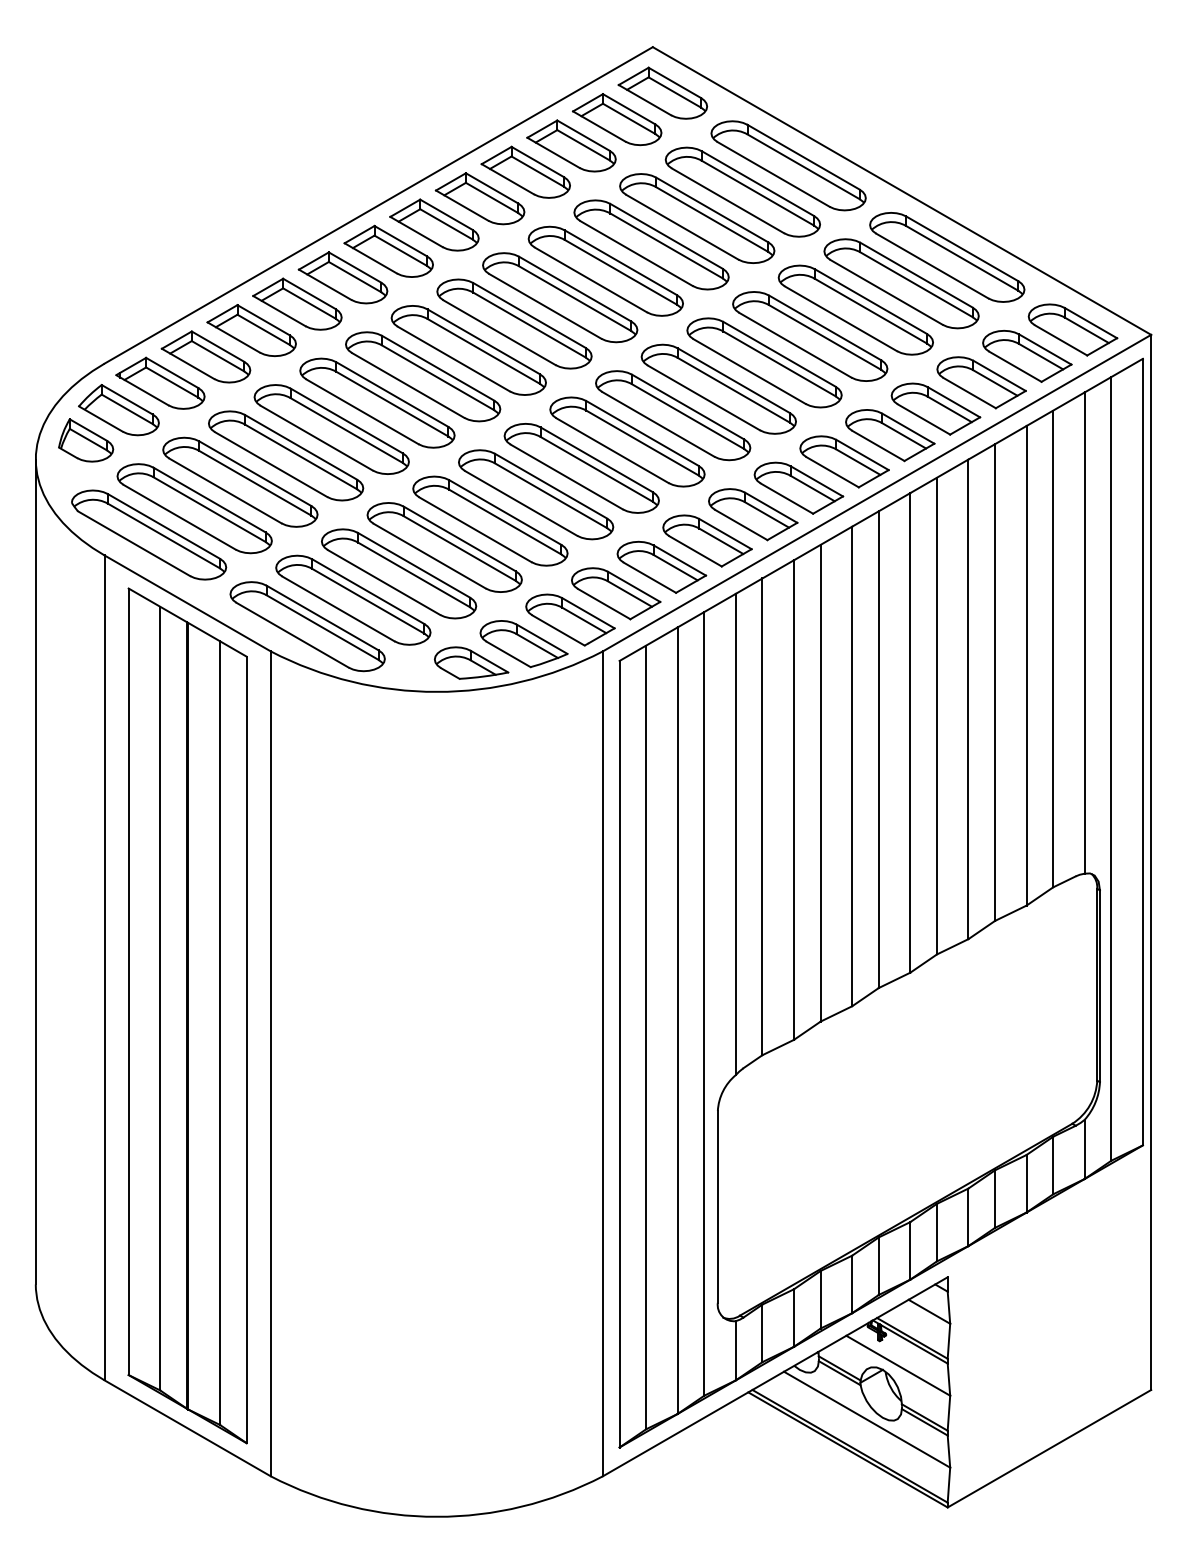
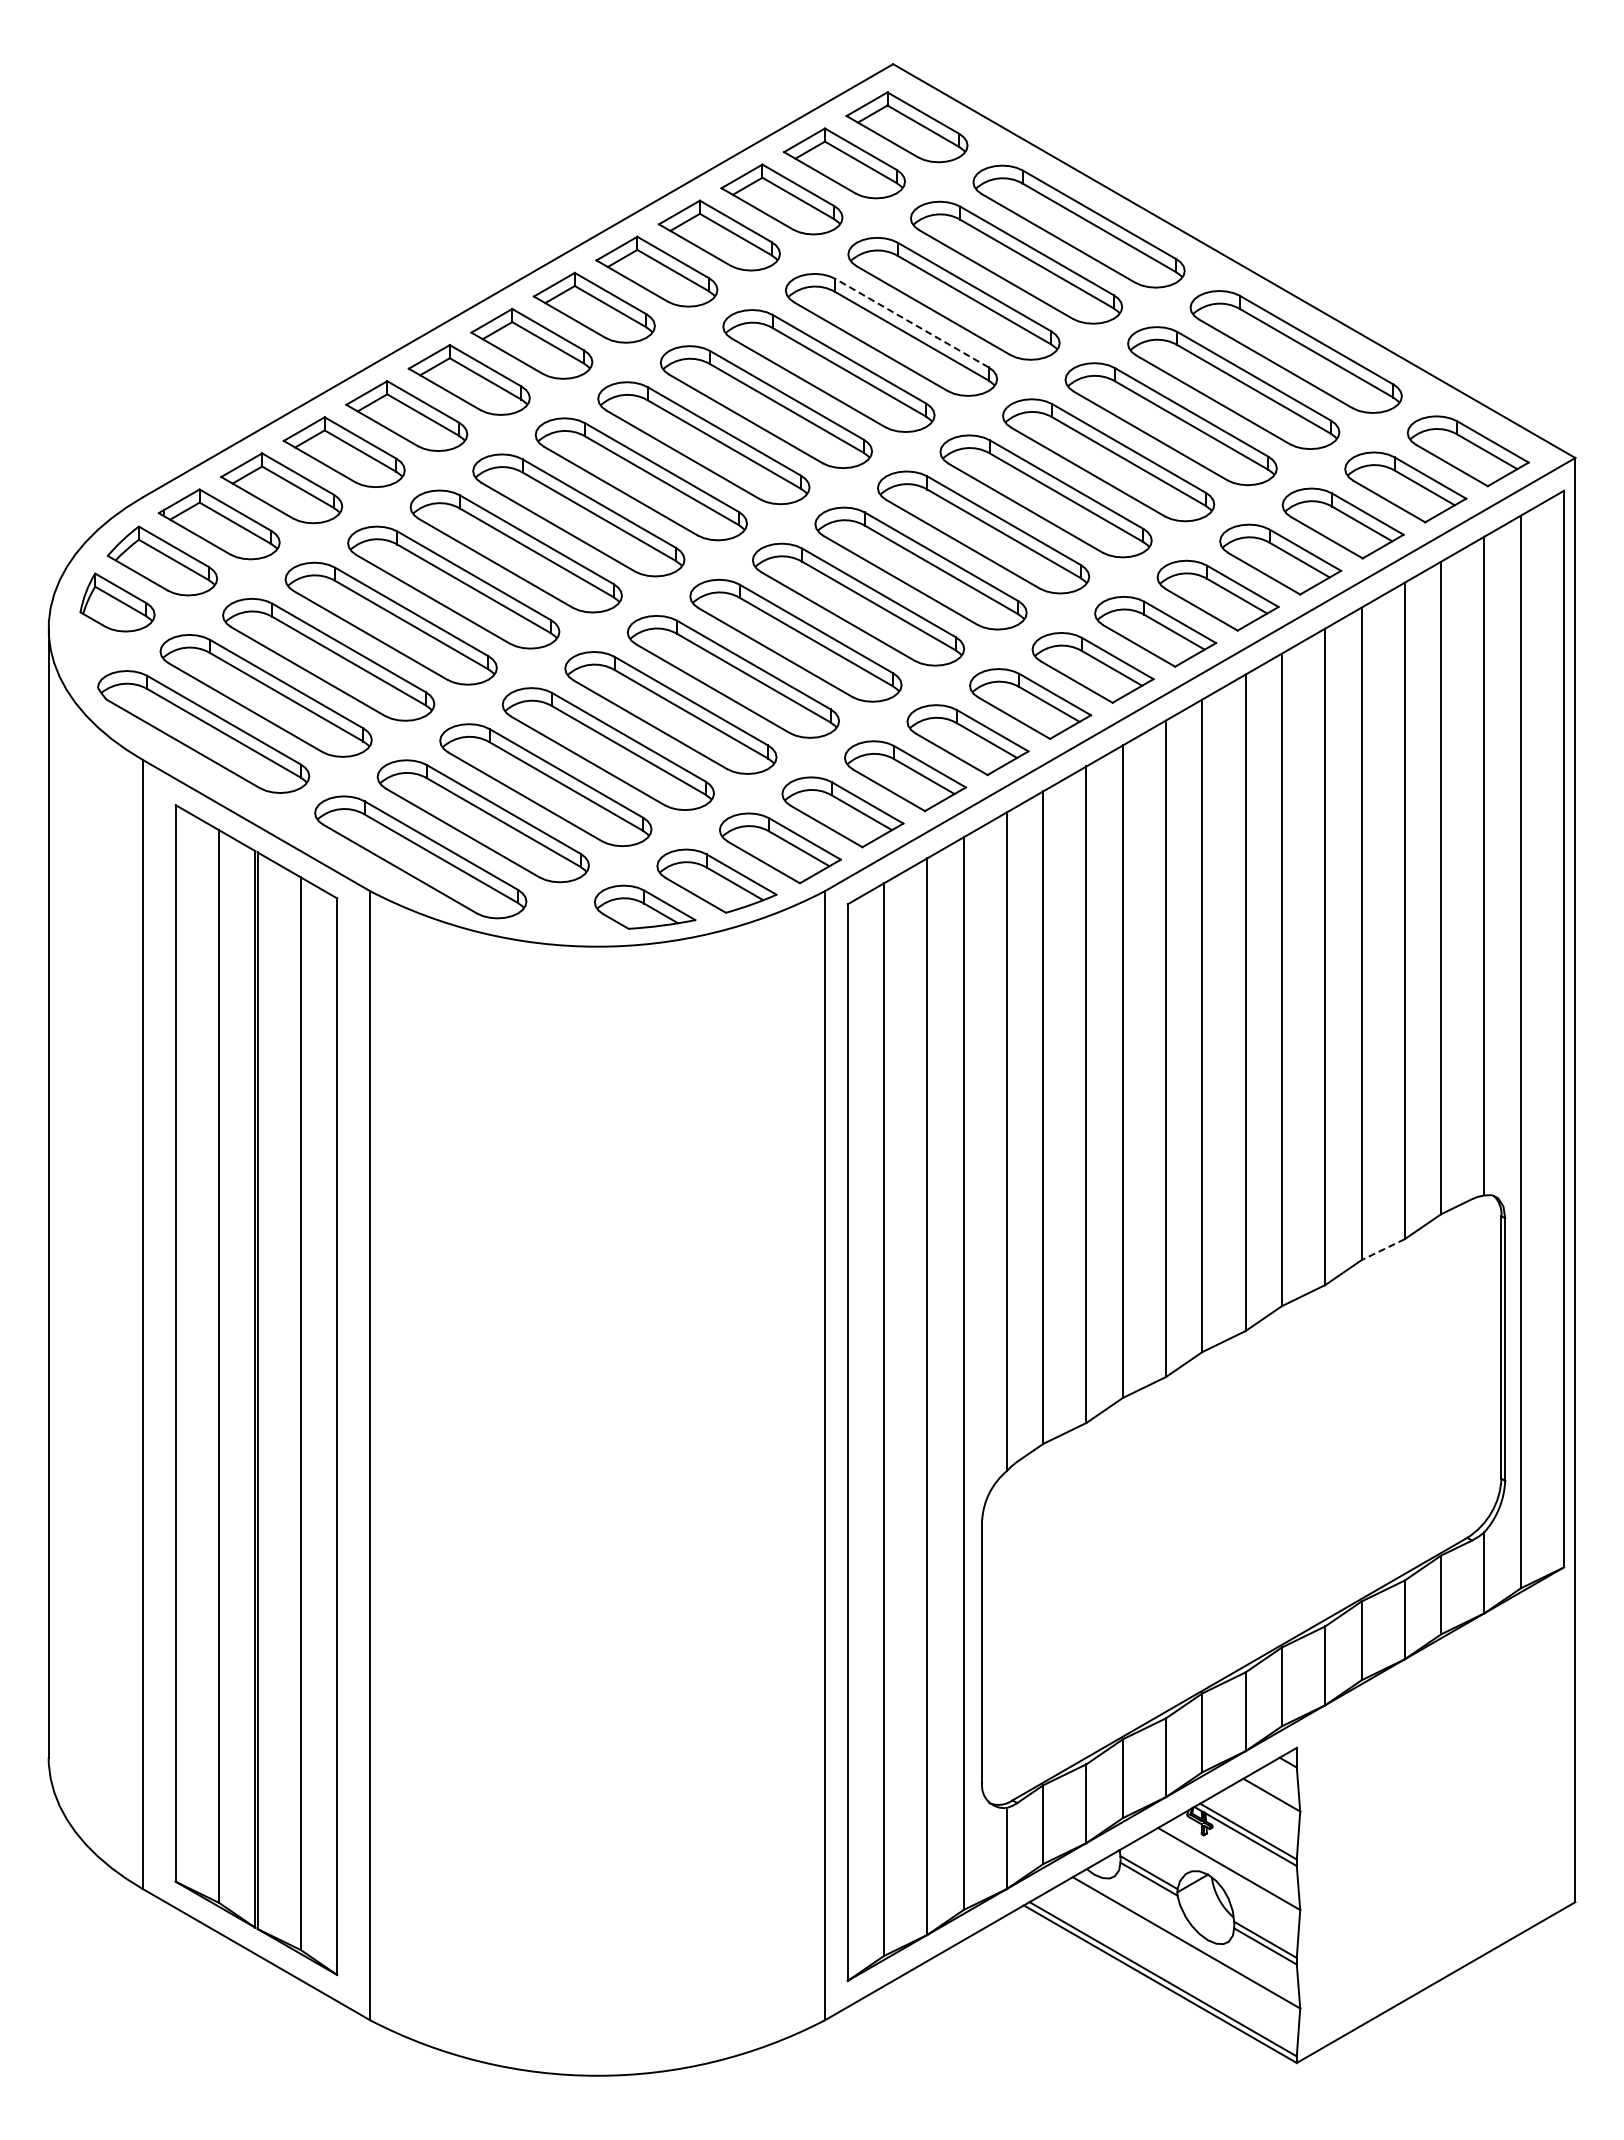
line: (666, 236) -> (911, 323), solid -> dashed
line: (1010, 913) -> (1382, 1249), solid -> dashed

